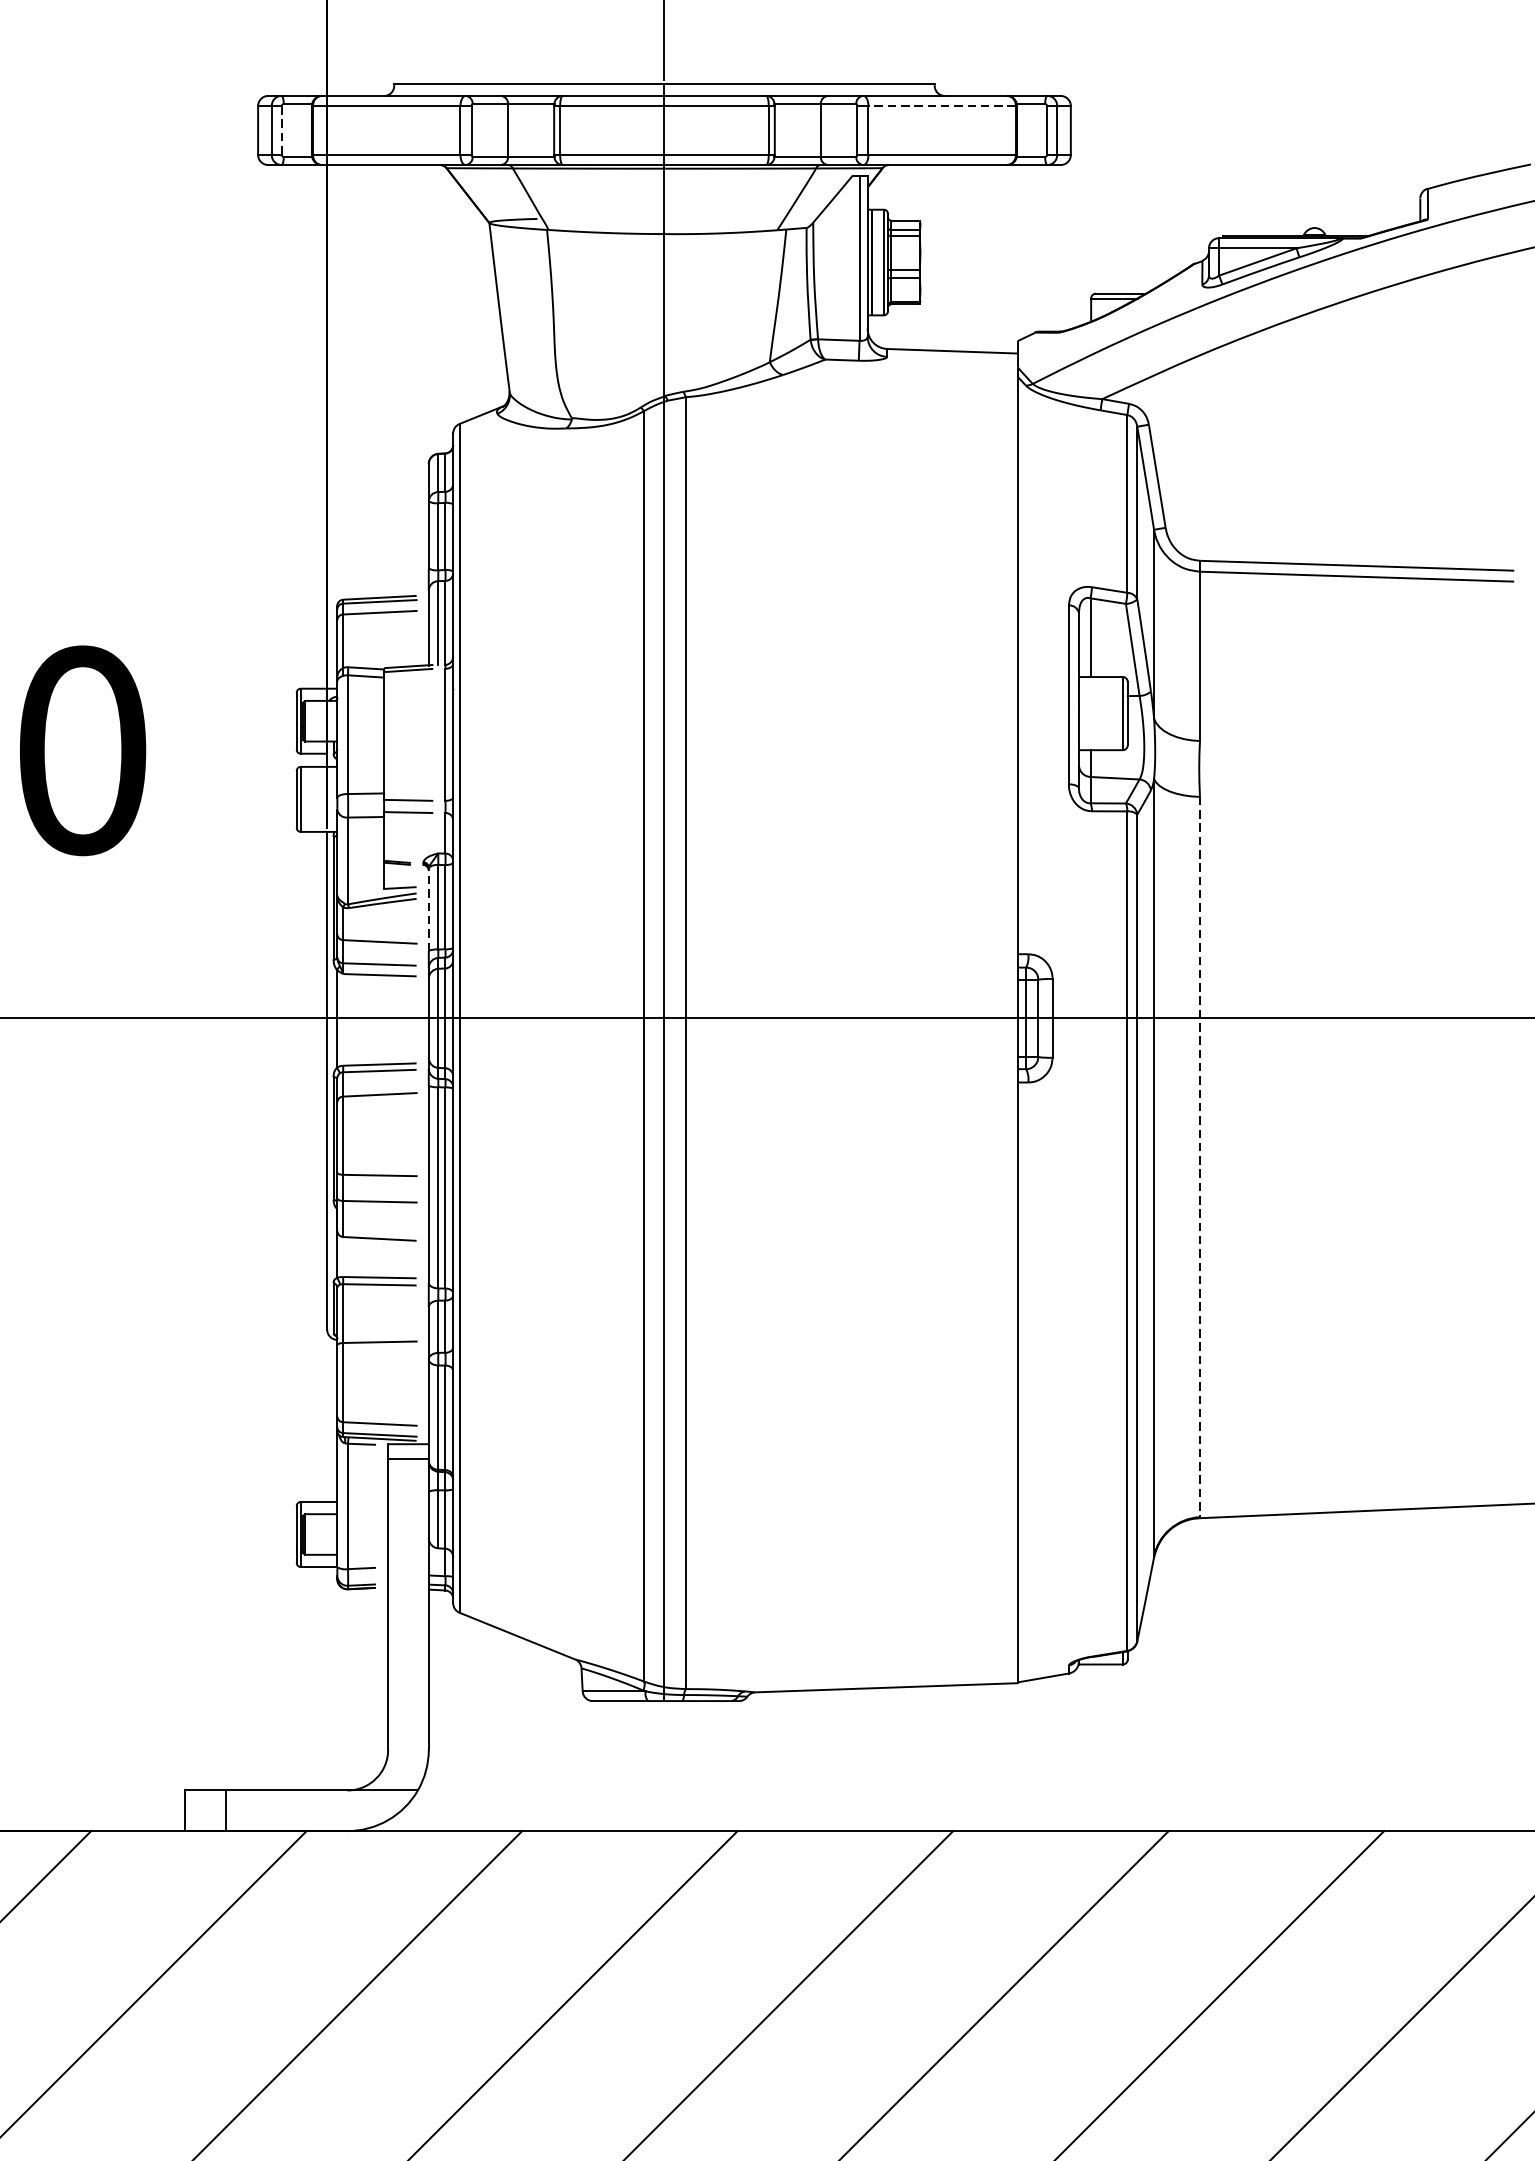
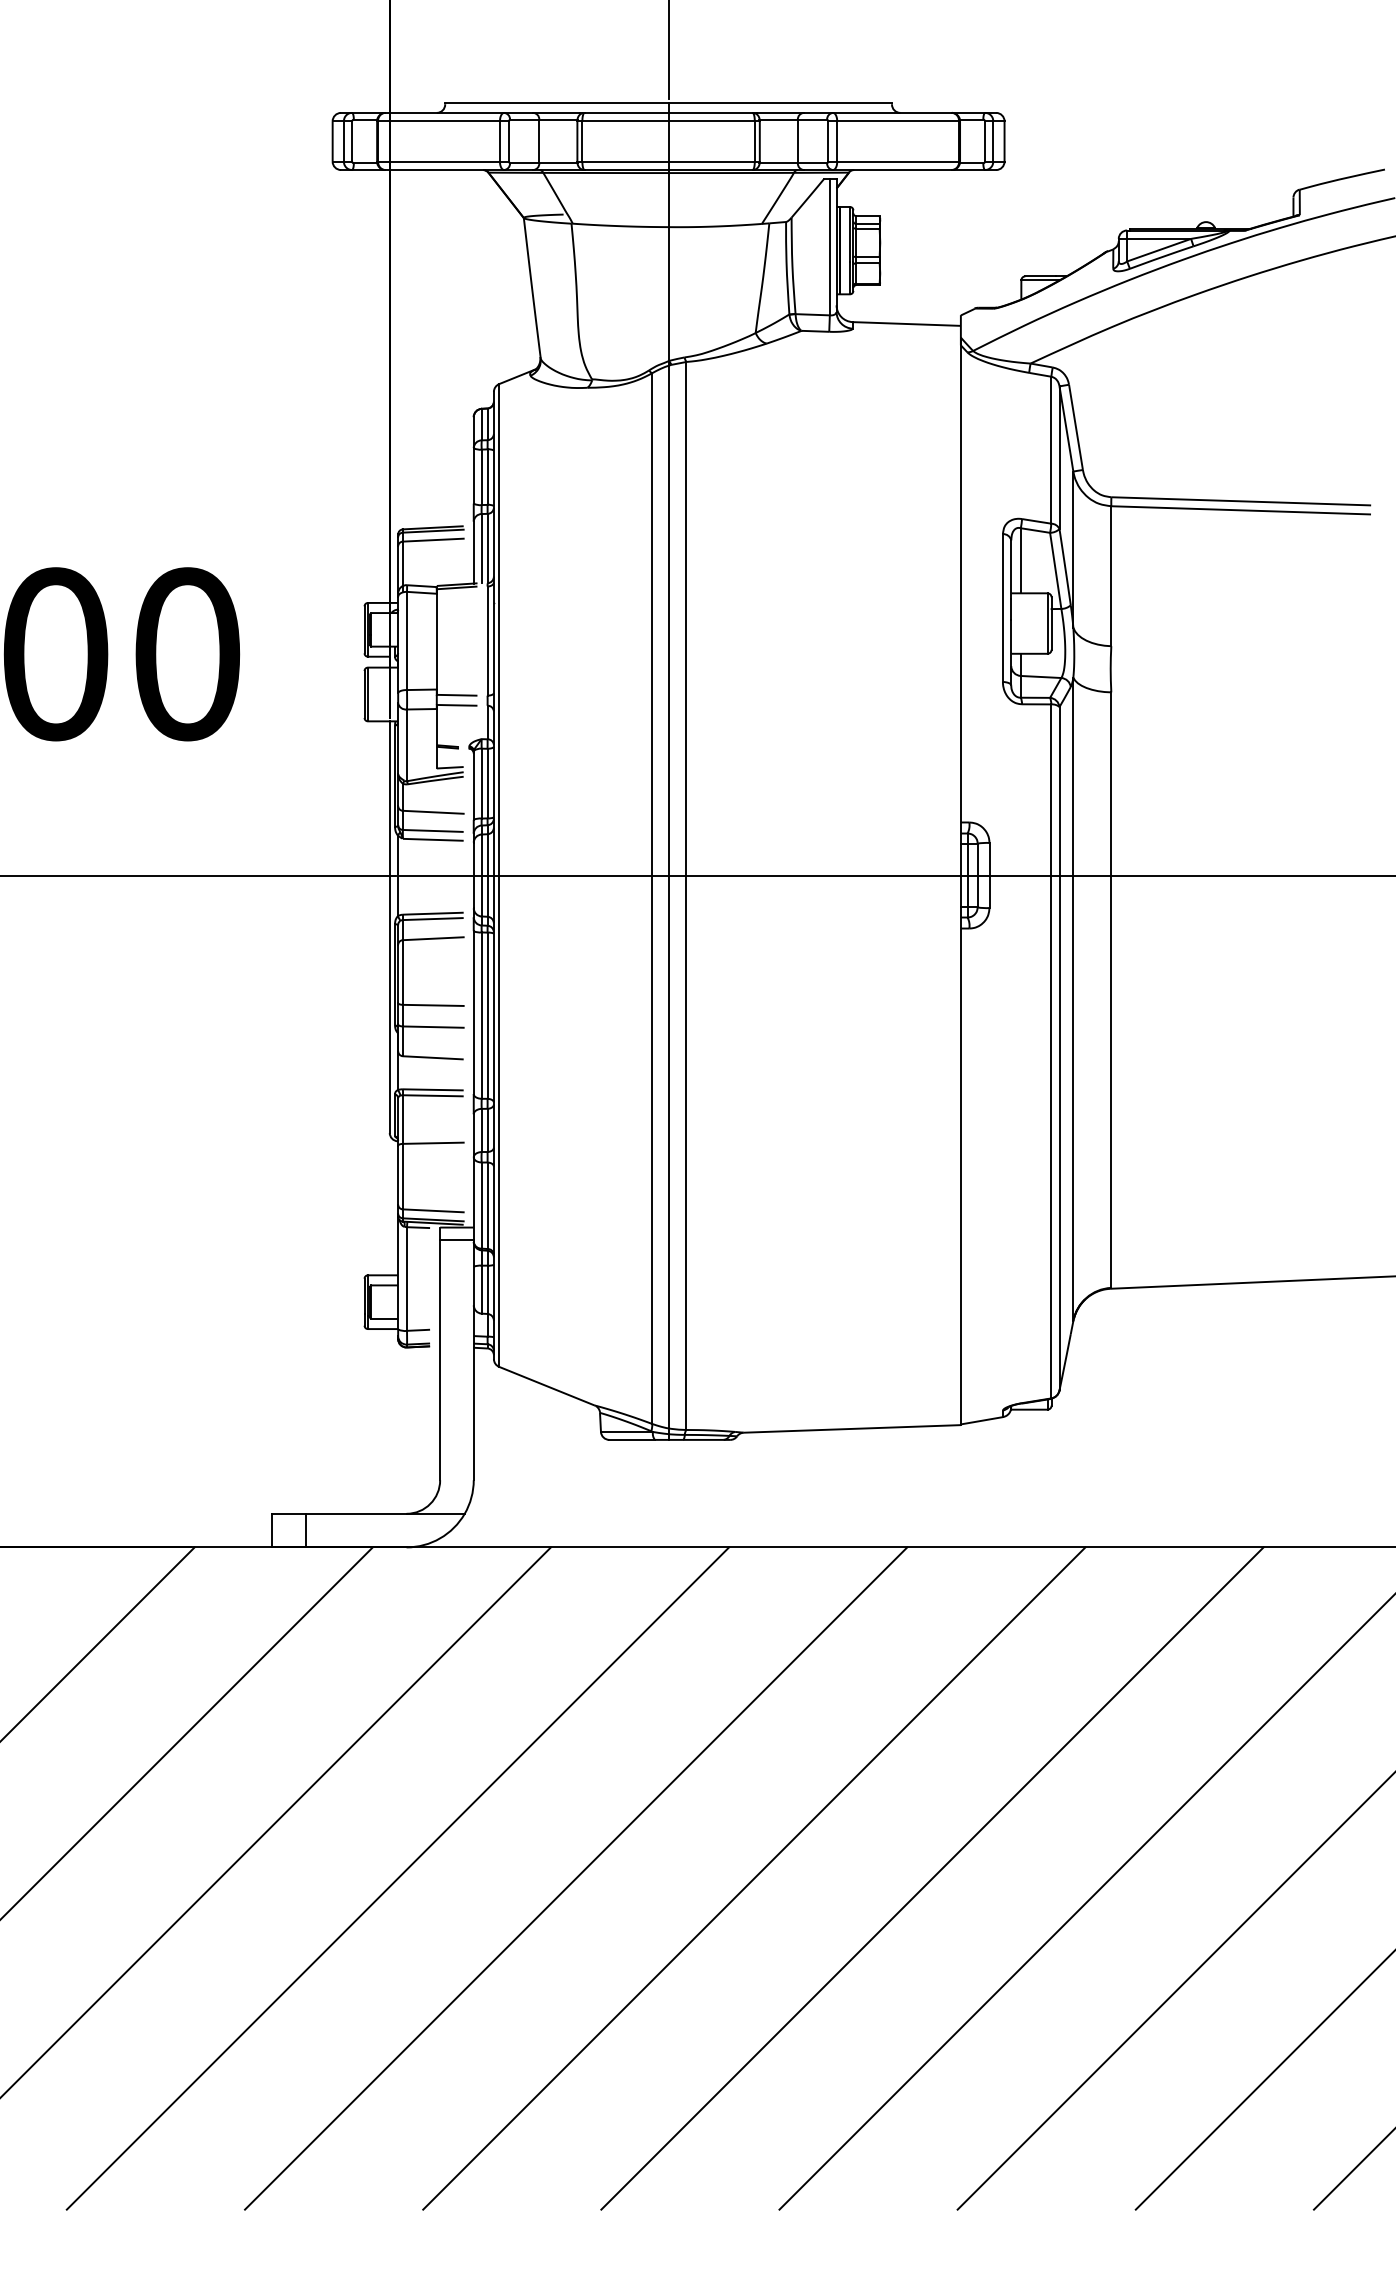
line: (942, 106) -> (898, 121), dashed -> solid
line: (282, 130) -> (352, 141), dashed -> solid
line: (428, 909) -> (473, 785), dashed -> solid
line: (1200, 1157) -> (1111, 990), dashed -> solid

